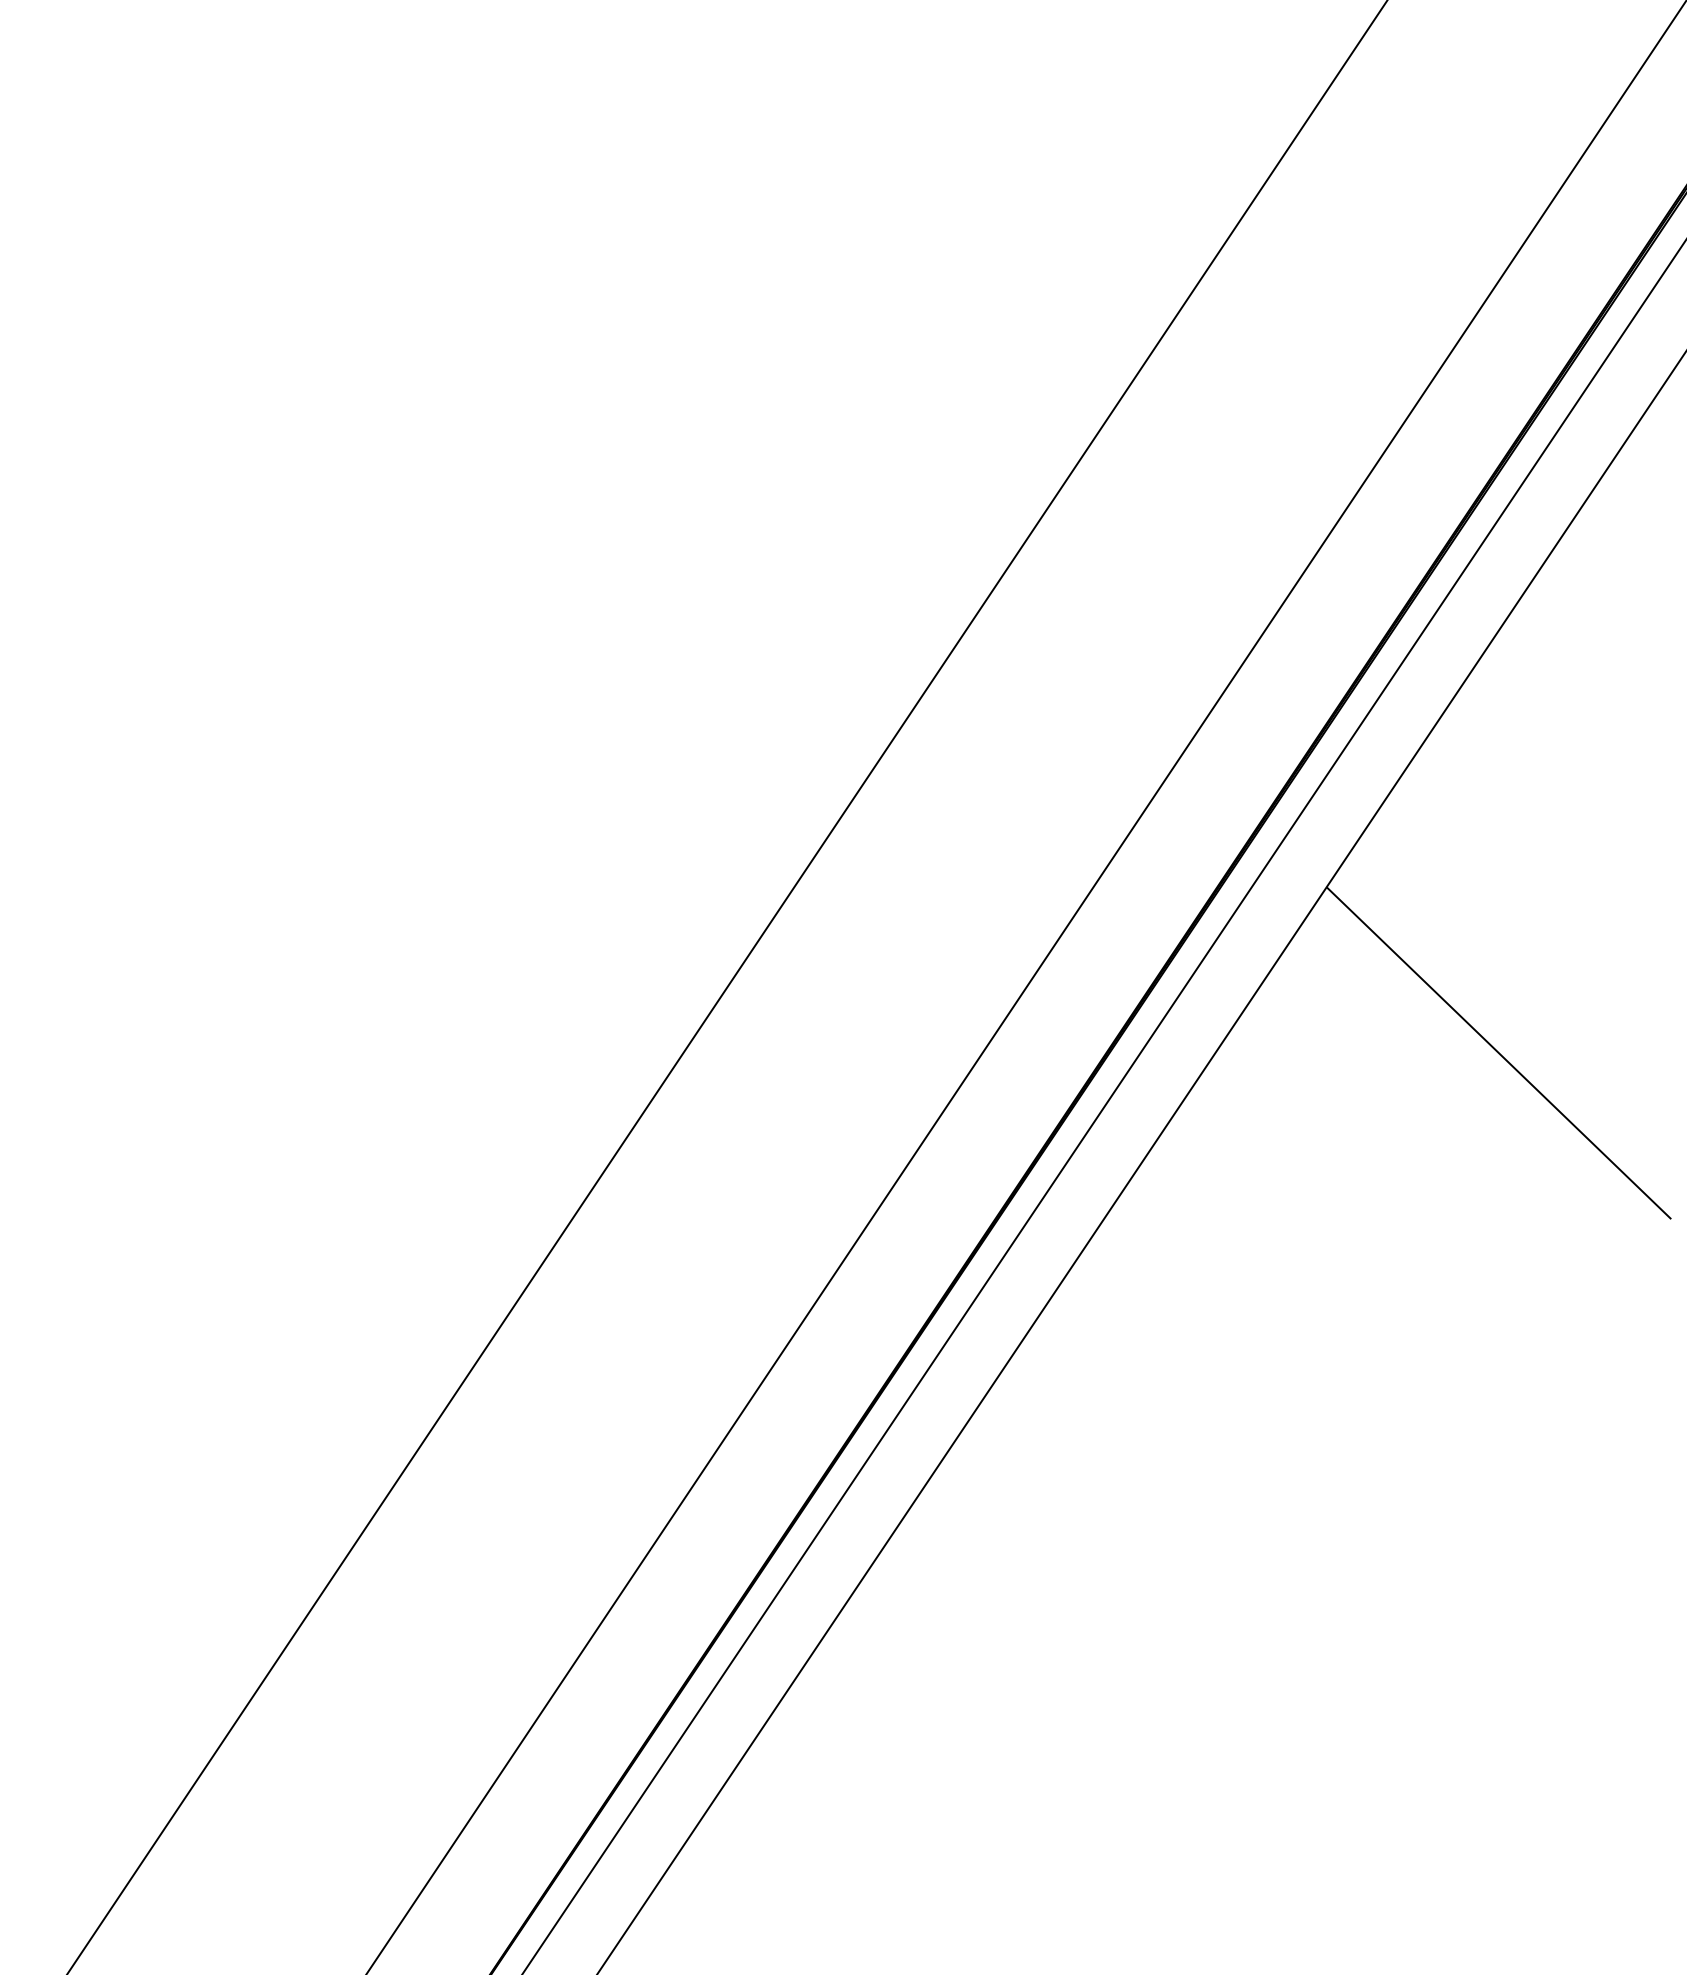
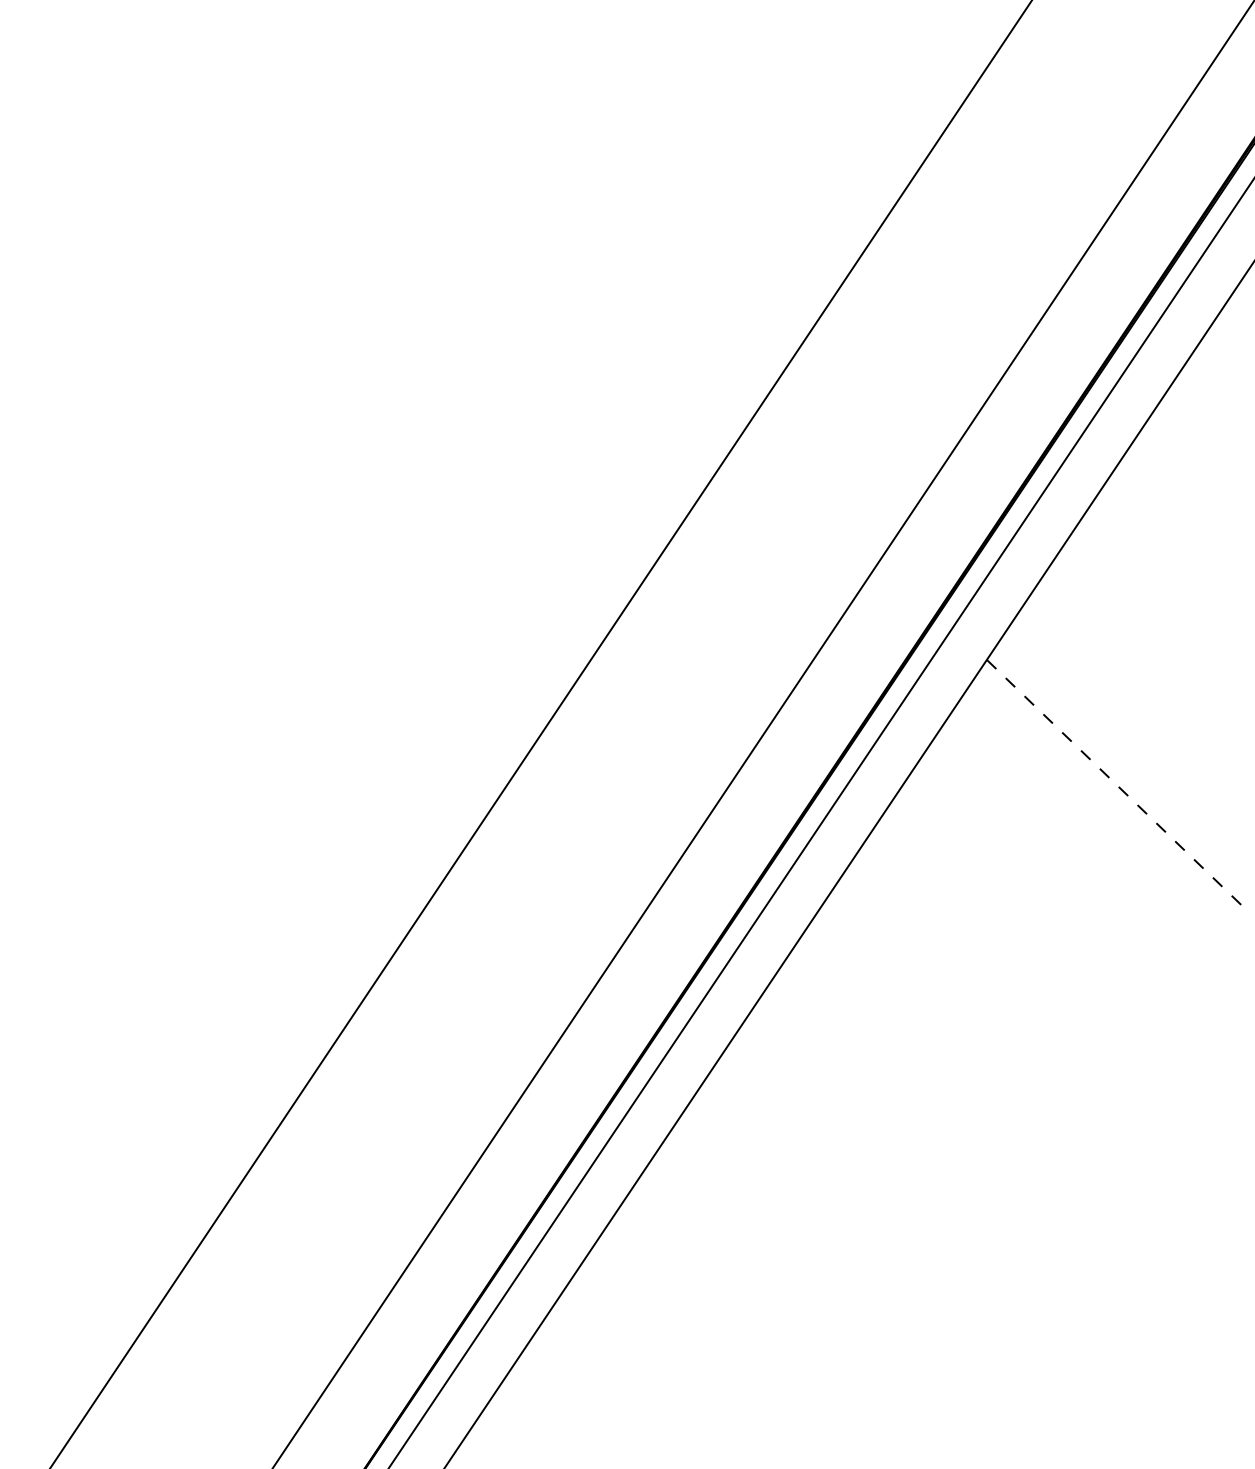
line: (1499, 1053) -> (1115, 783), solid -> dashed

